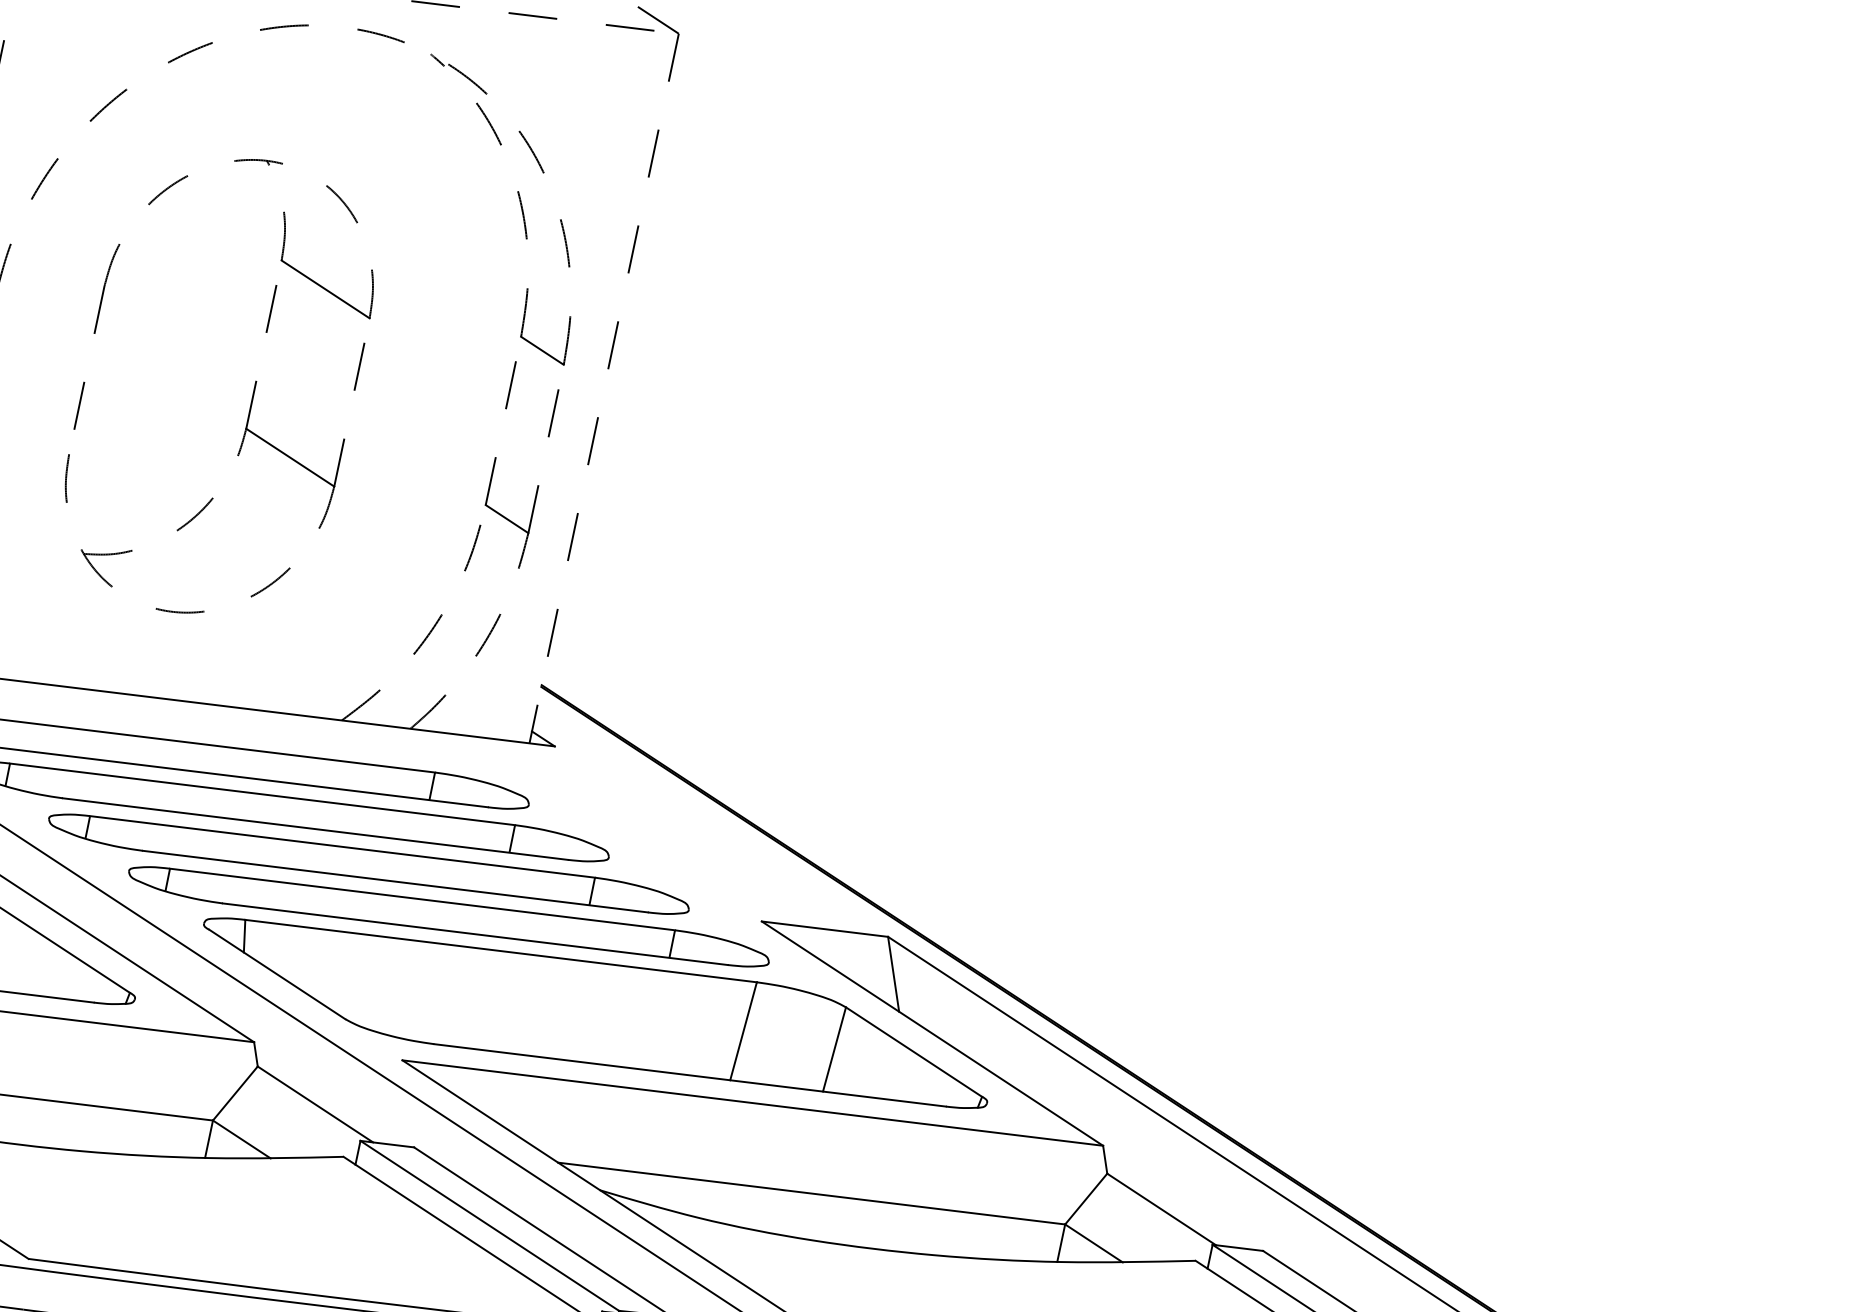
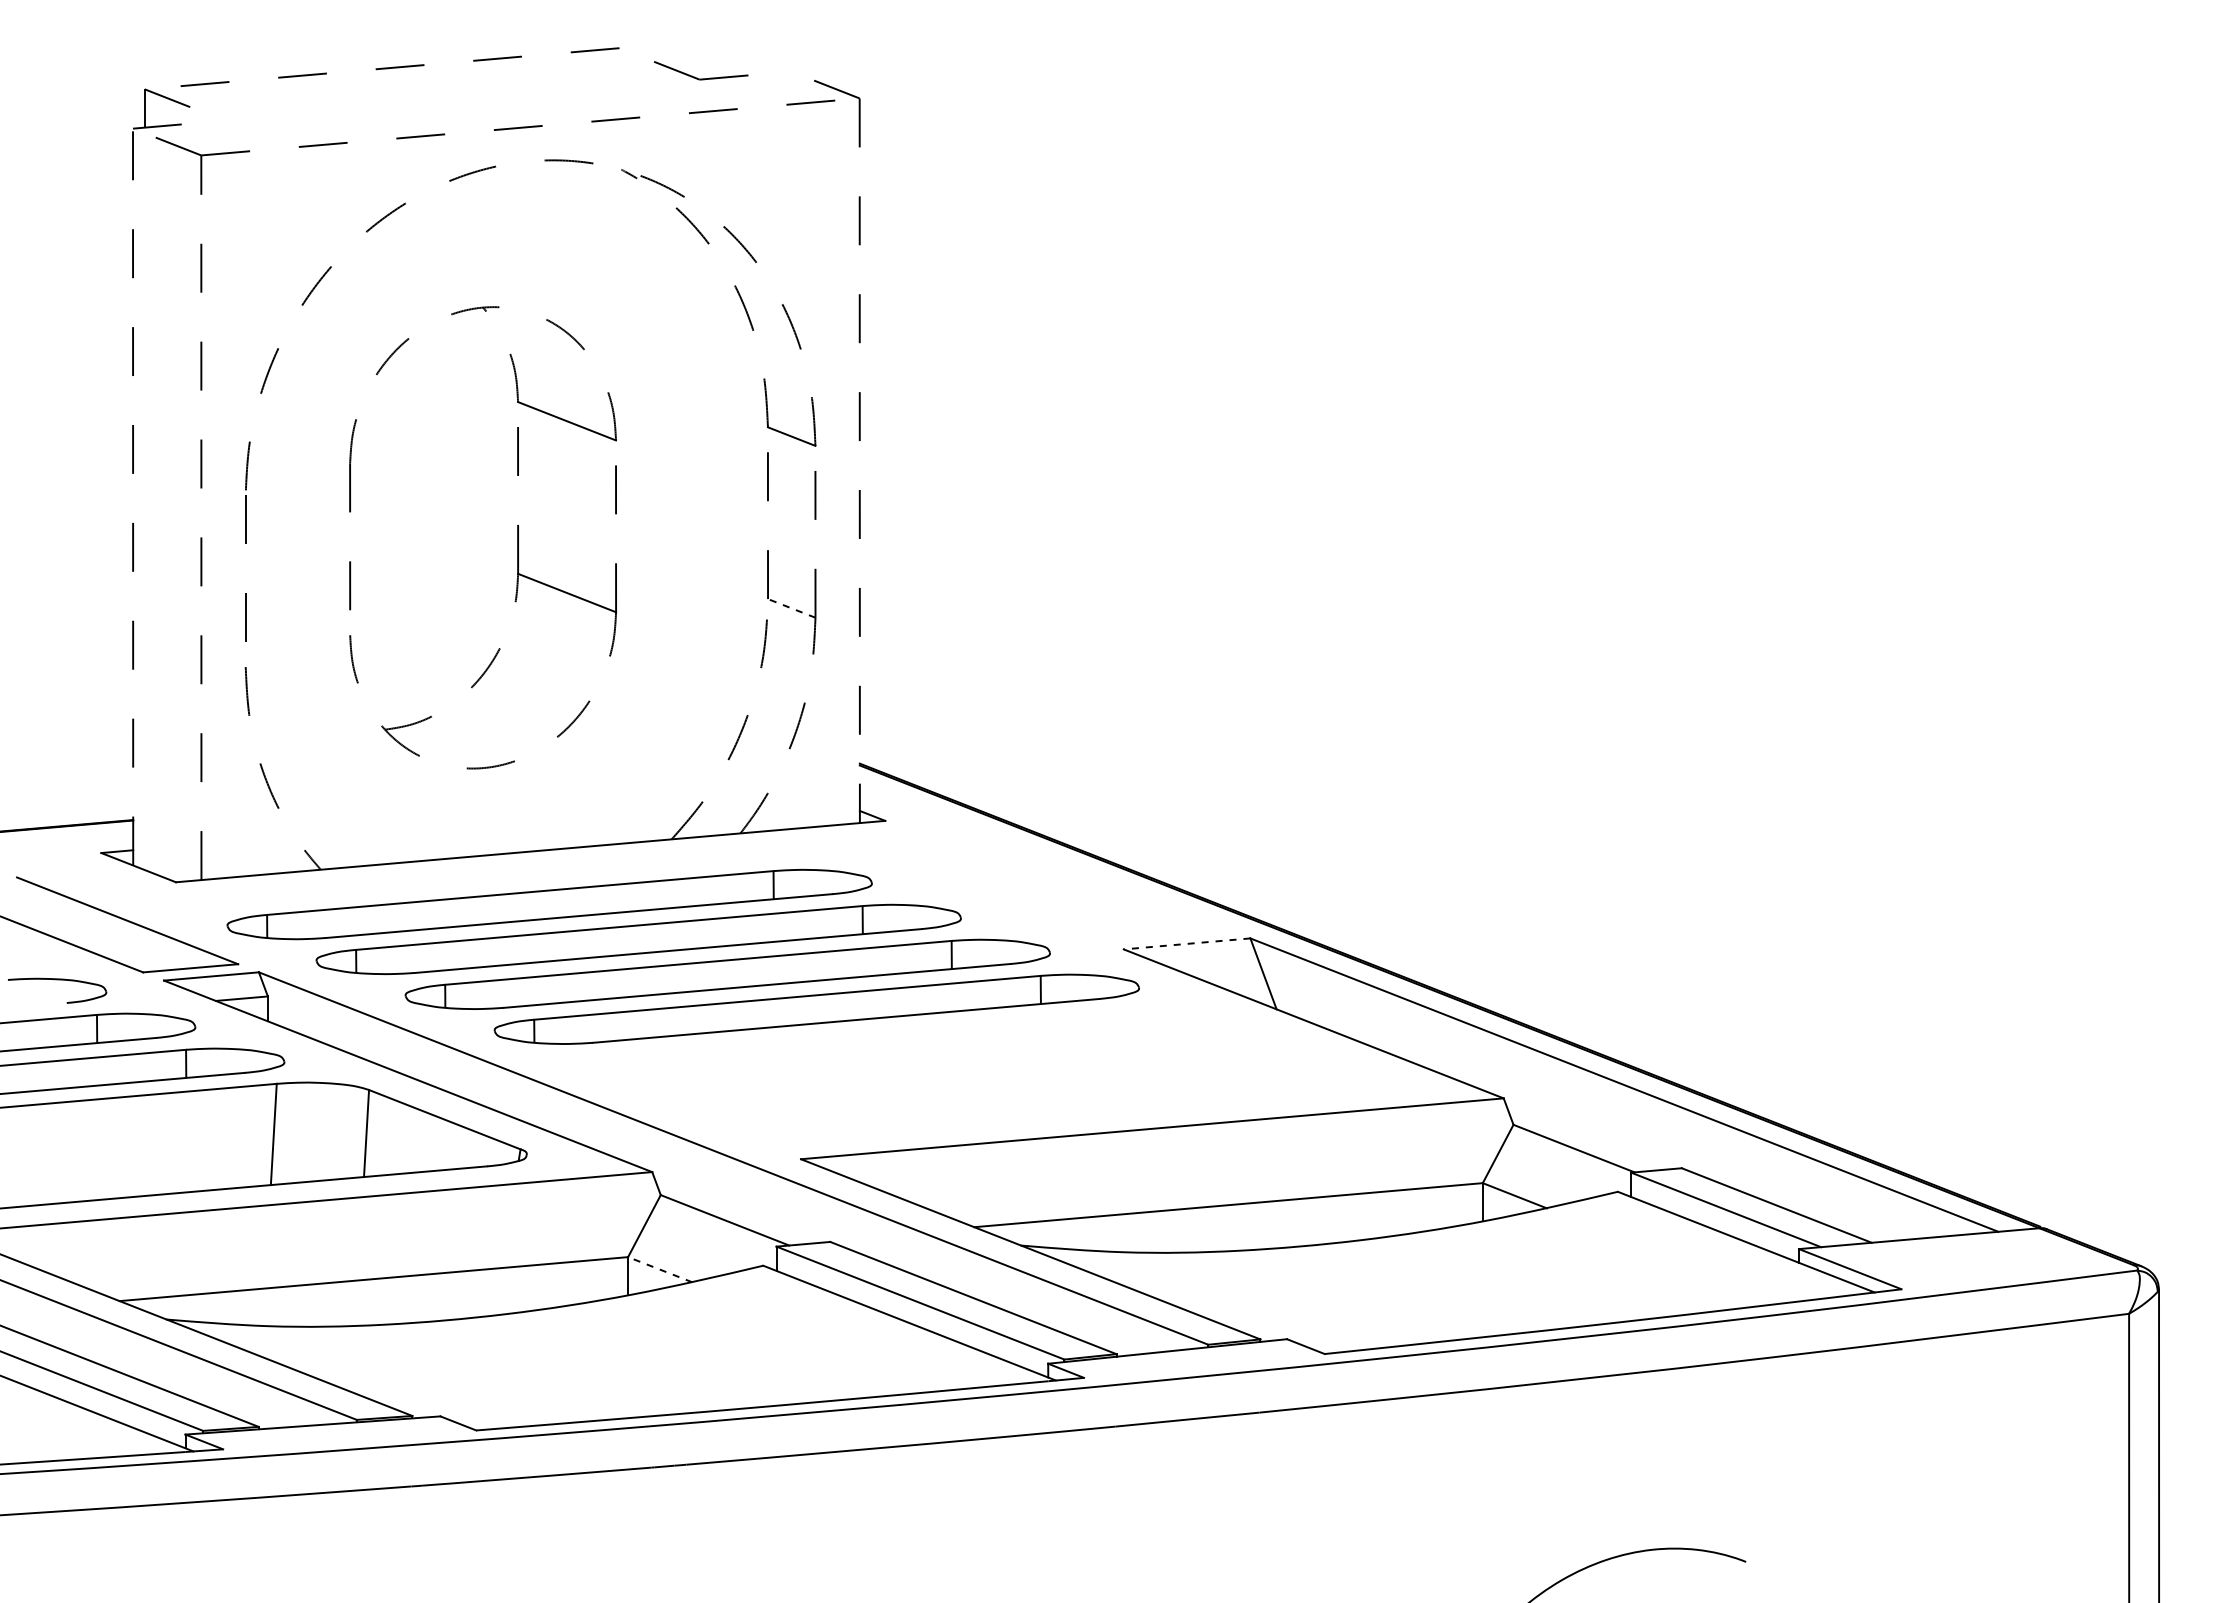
line: (506, 519) -> (791, 608), solid -> dashed
line: (825, 928) -> (1187, 943), solid -> dashed
part: (596, 1012) -> (980, 1072), removed
line: (242, 1139) -> (660, 1269), solid -> dashed

